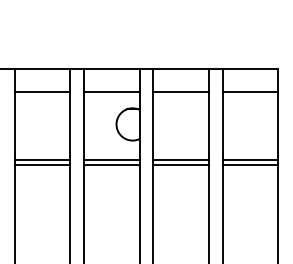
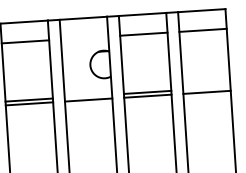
line: (111, 92) -> (84, 38), removed
line: (111, 160) -> (88, 96), removed
line: (249, 160) -> (206, 88), removed

